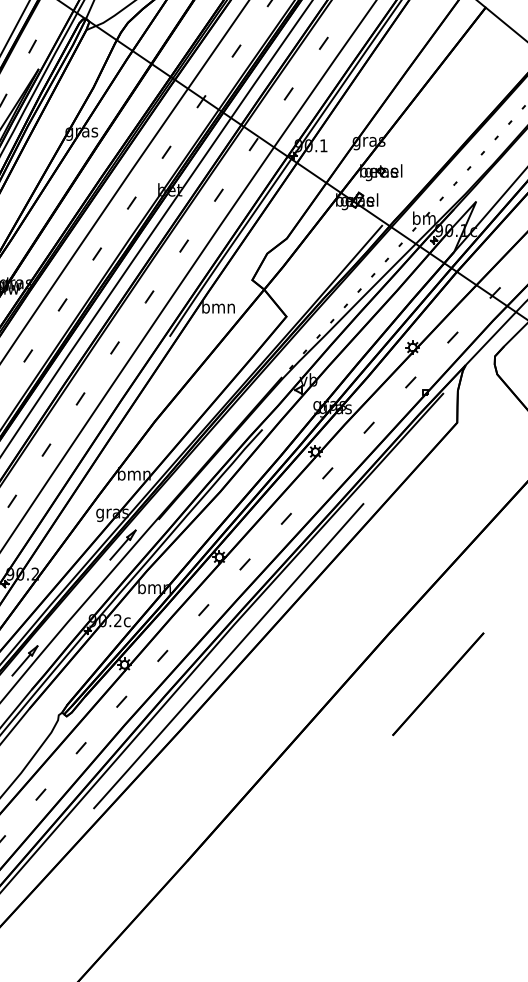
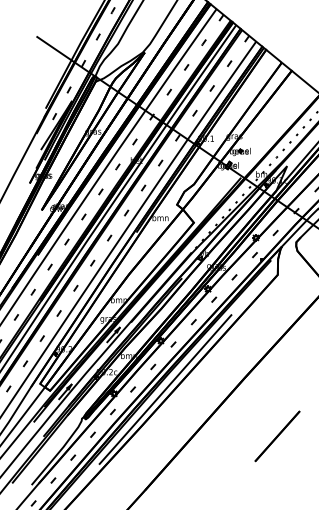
line: (438, 684) -> (277, 436), moved

